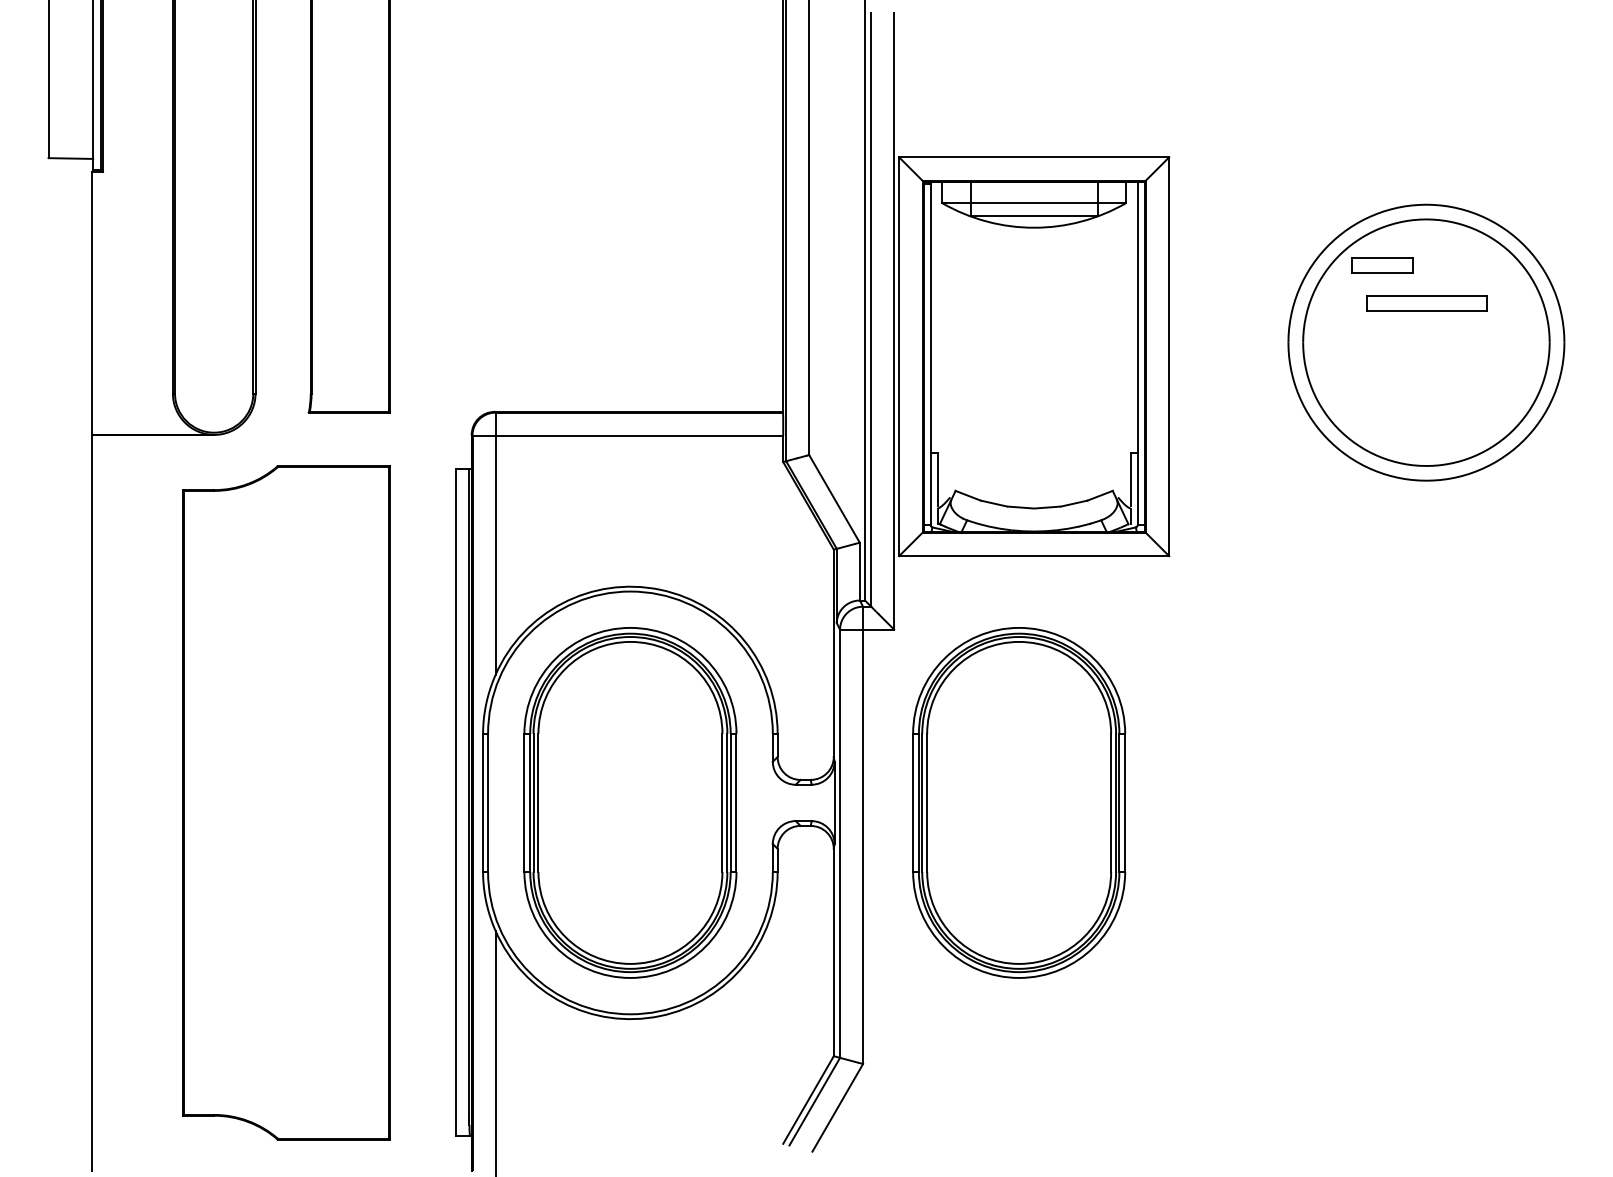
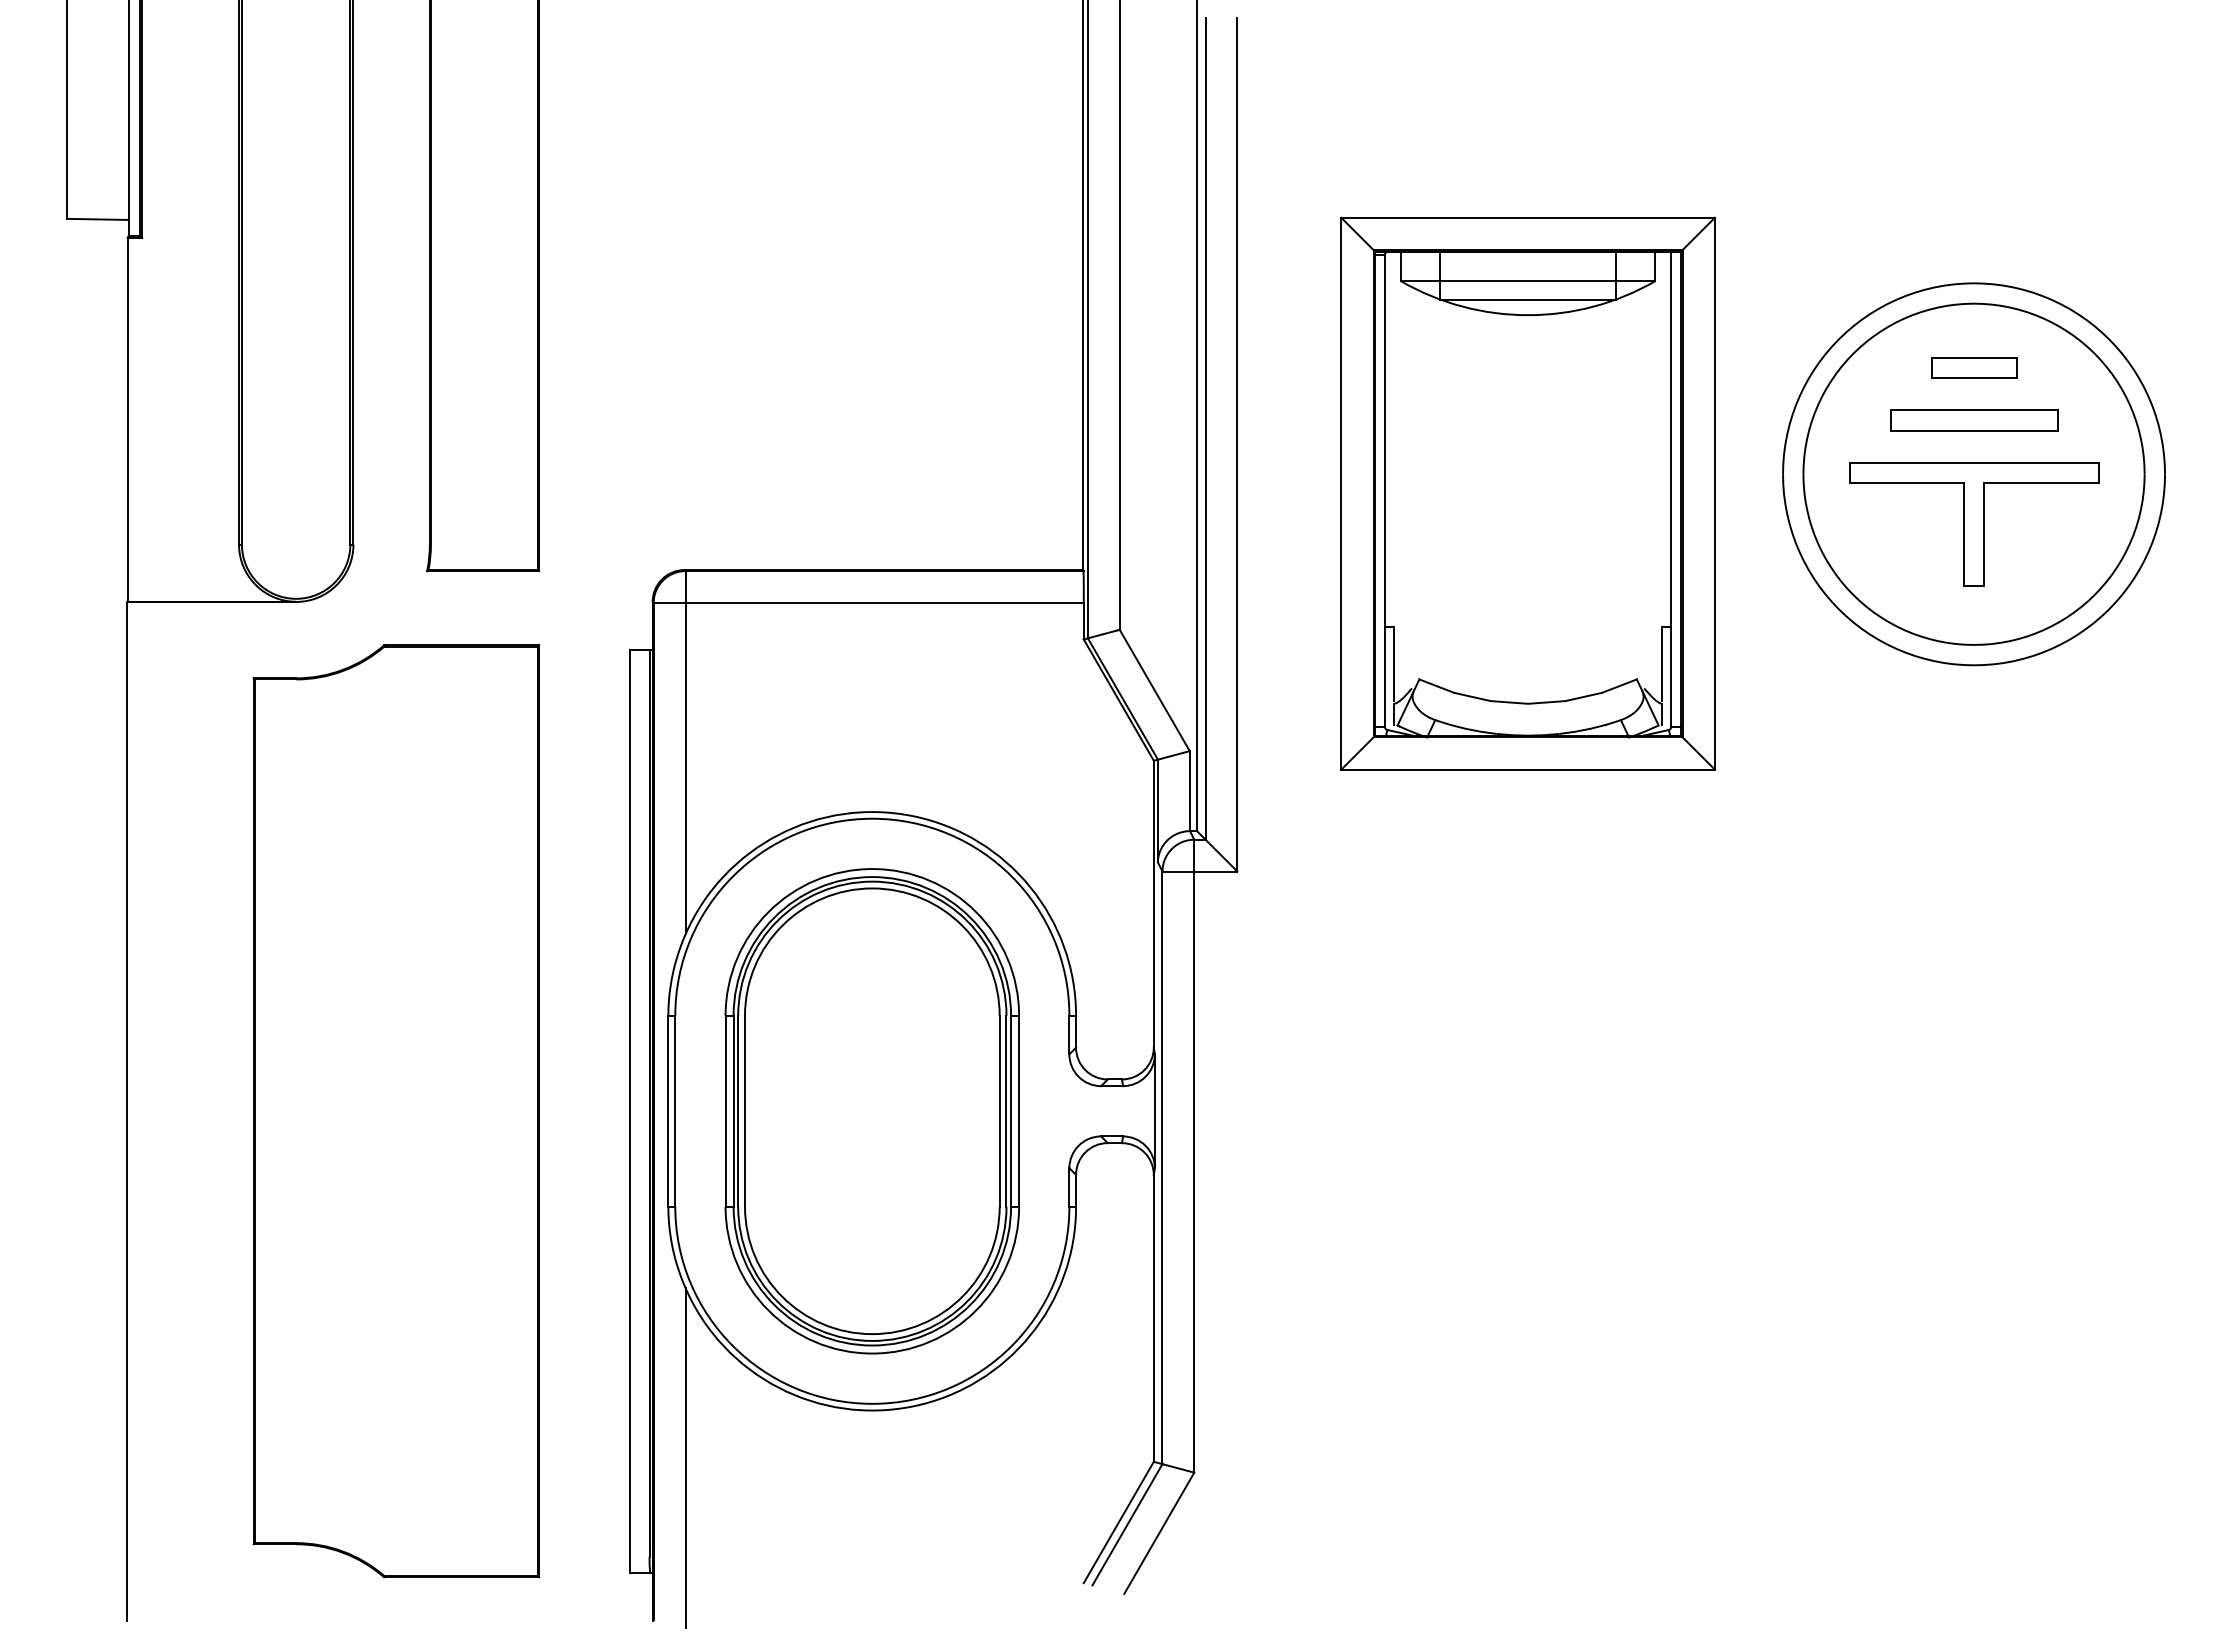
part: (1382, 265) -> (1974, 367), moved
part: (1033, 356) -> (1527, 493), moved
part: (1426, 378) -> (1974, 524), added
part: (1018, 803) -> (1409, 1111), removed

